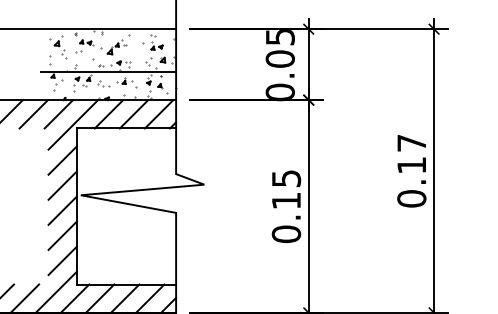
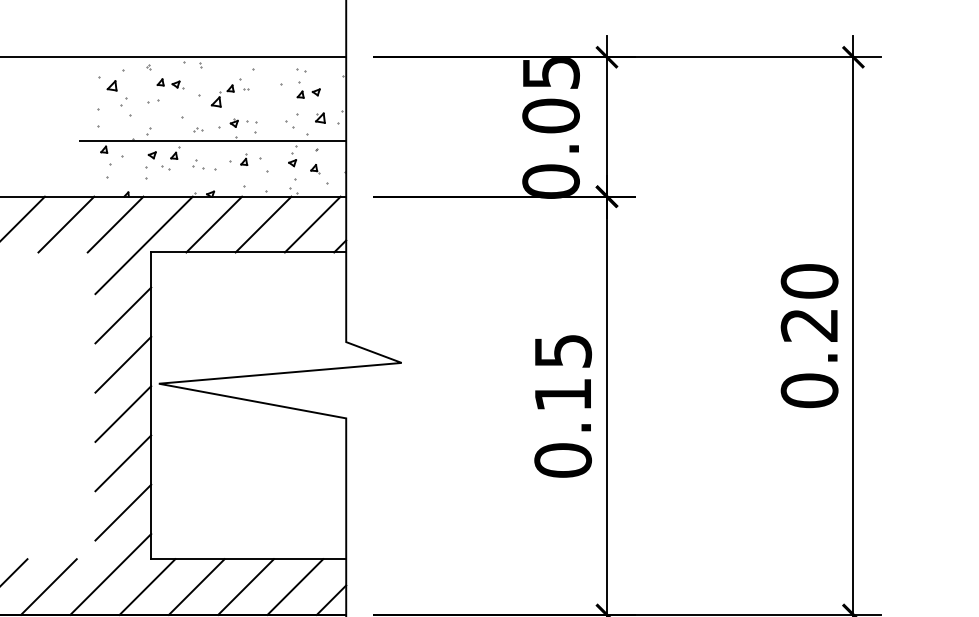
text: (411, 153) -> (808, 301), 0.17 -> 0.20

